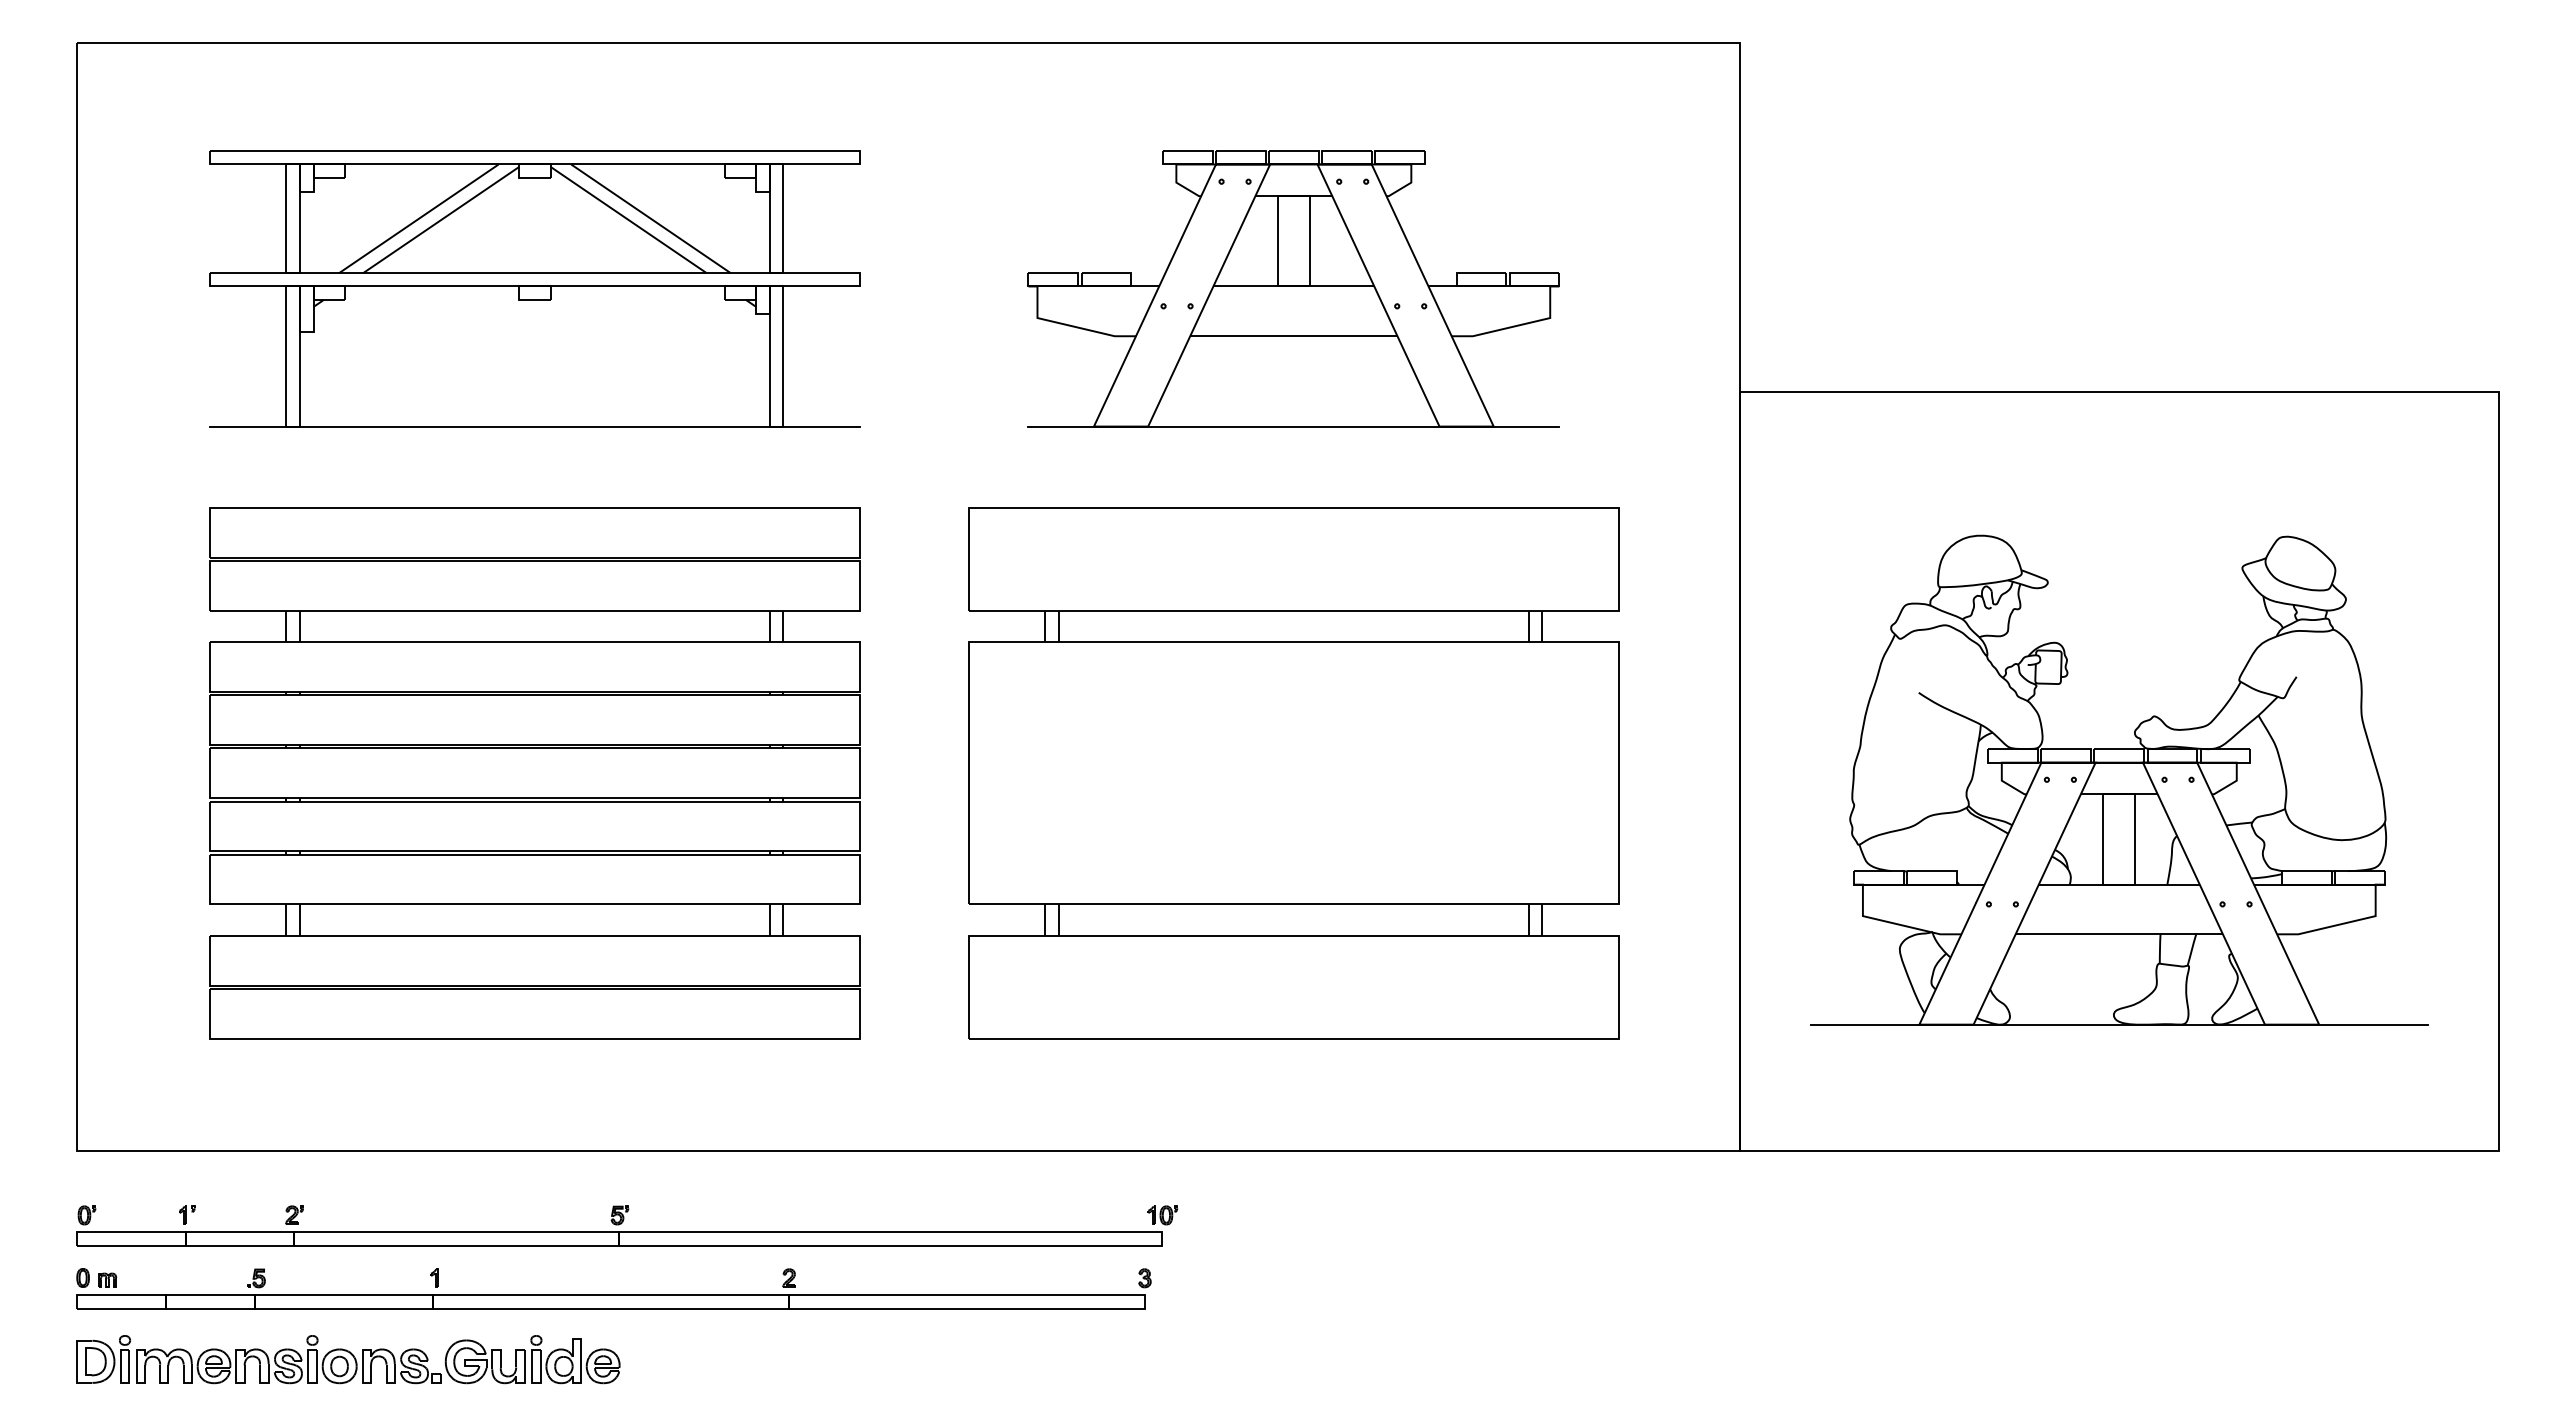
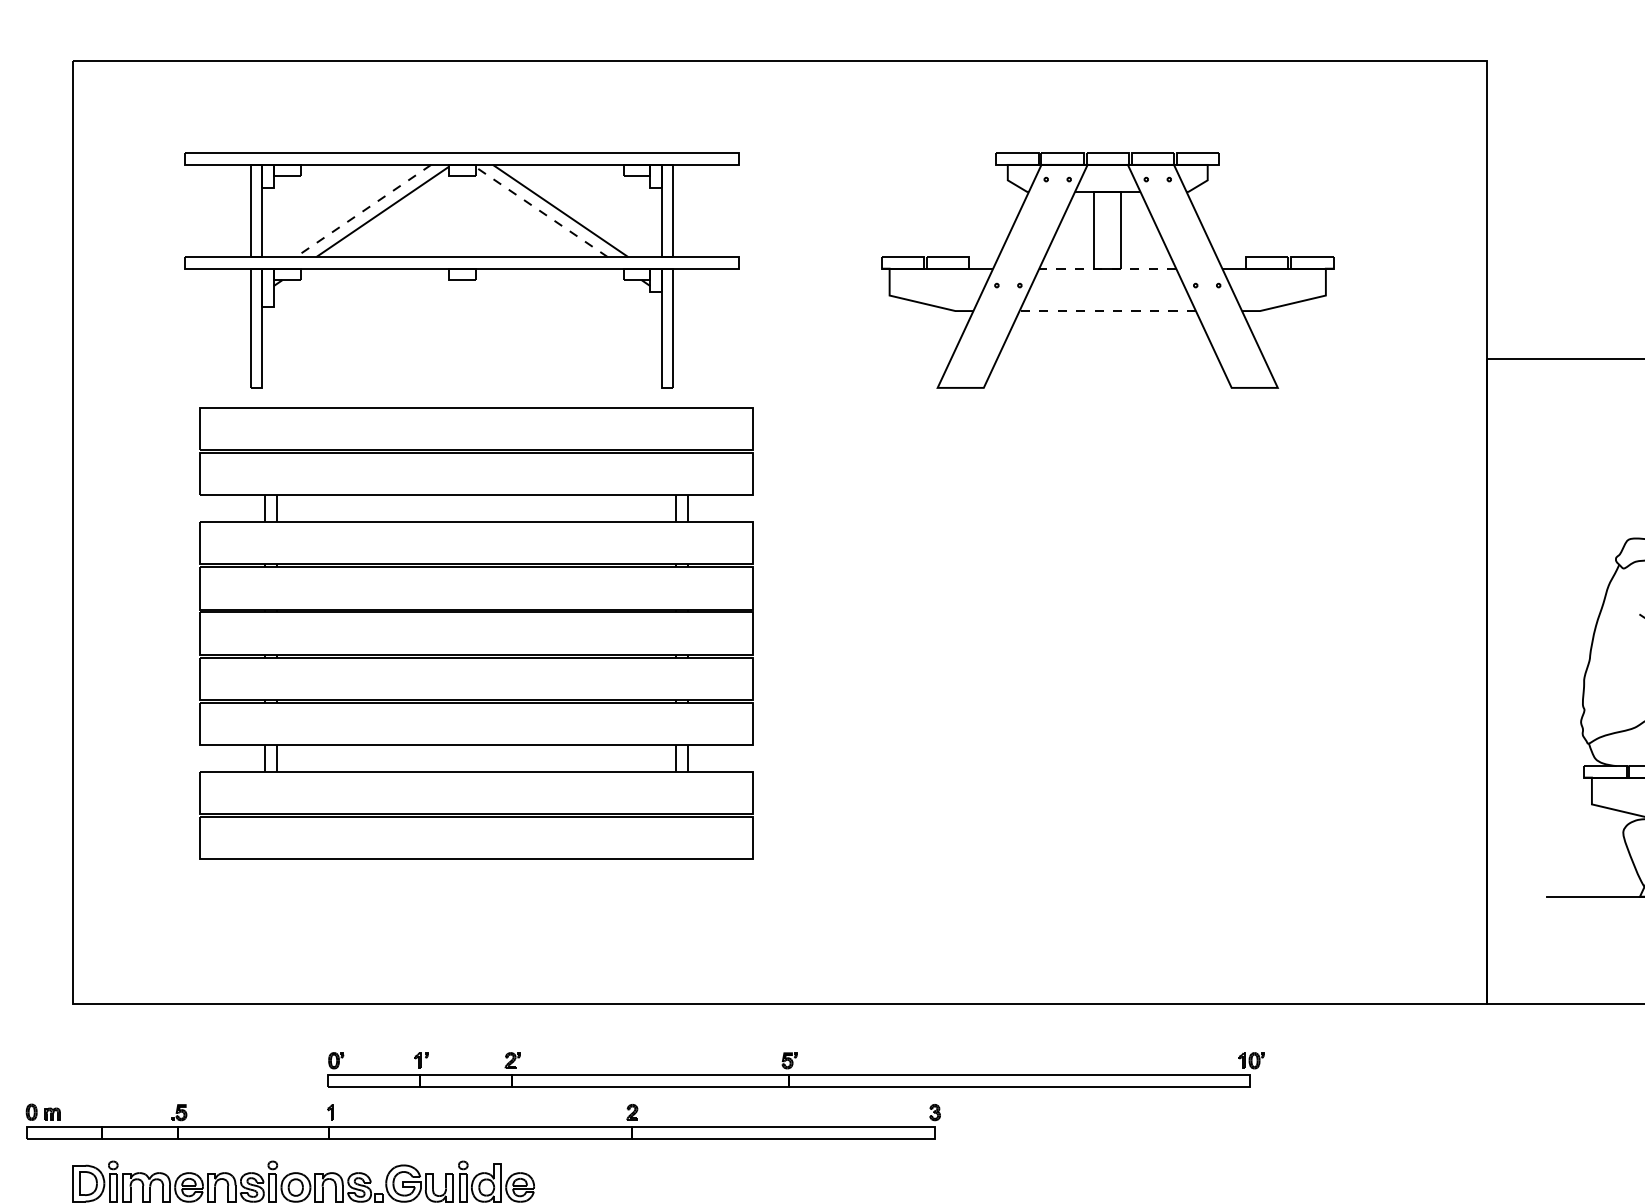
line: (418, 219) -> (363, 211), solid -> dashed
line: (628, 219) -> (541, 211), solid -> dashed
line: (1293, 286) -> (1107, 268), solid -> dashed
line: (1293, 336) -> (1107, 311), solid -> dashed
line: (534, 426) -> (461, 387), removed
line: (1293, 426) -> (1107, 387), removed
part: (534, 773) -> (476, 633), moved
part: (1293, 773) -> (1107, 683), removed
part: (627, 1225) -> (796, 1069), moved
part: (613, 1288) -> (482, 1121), moved

